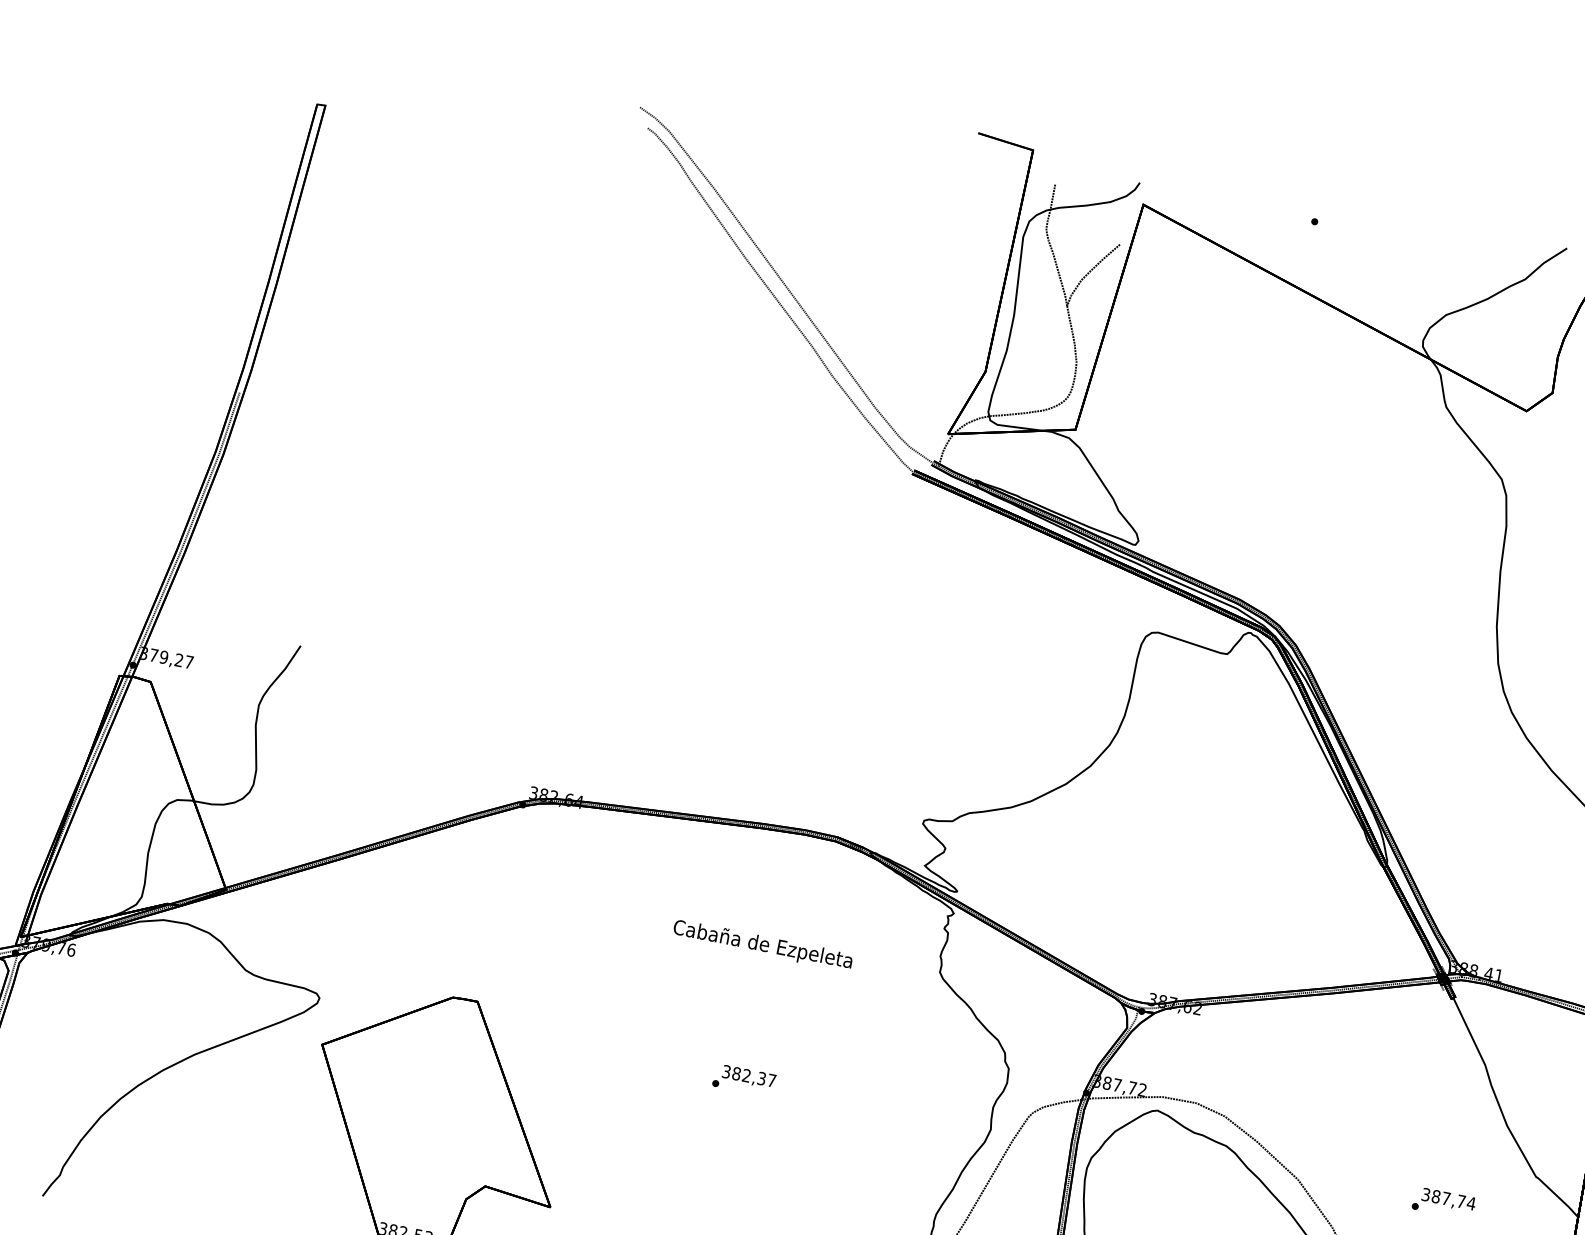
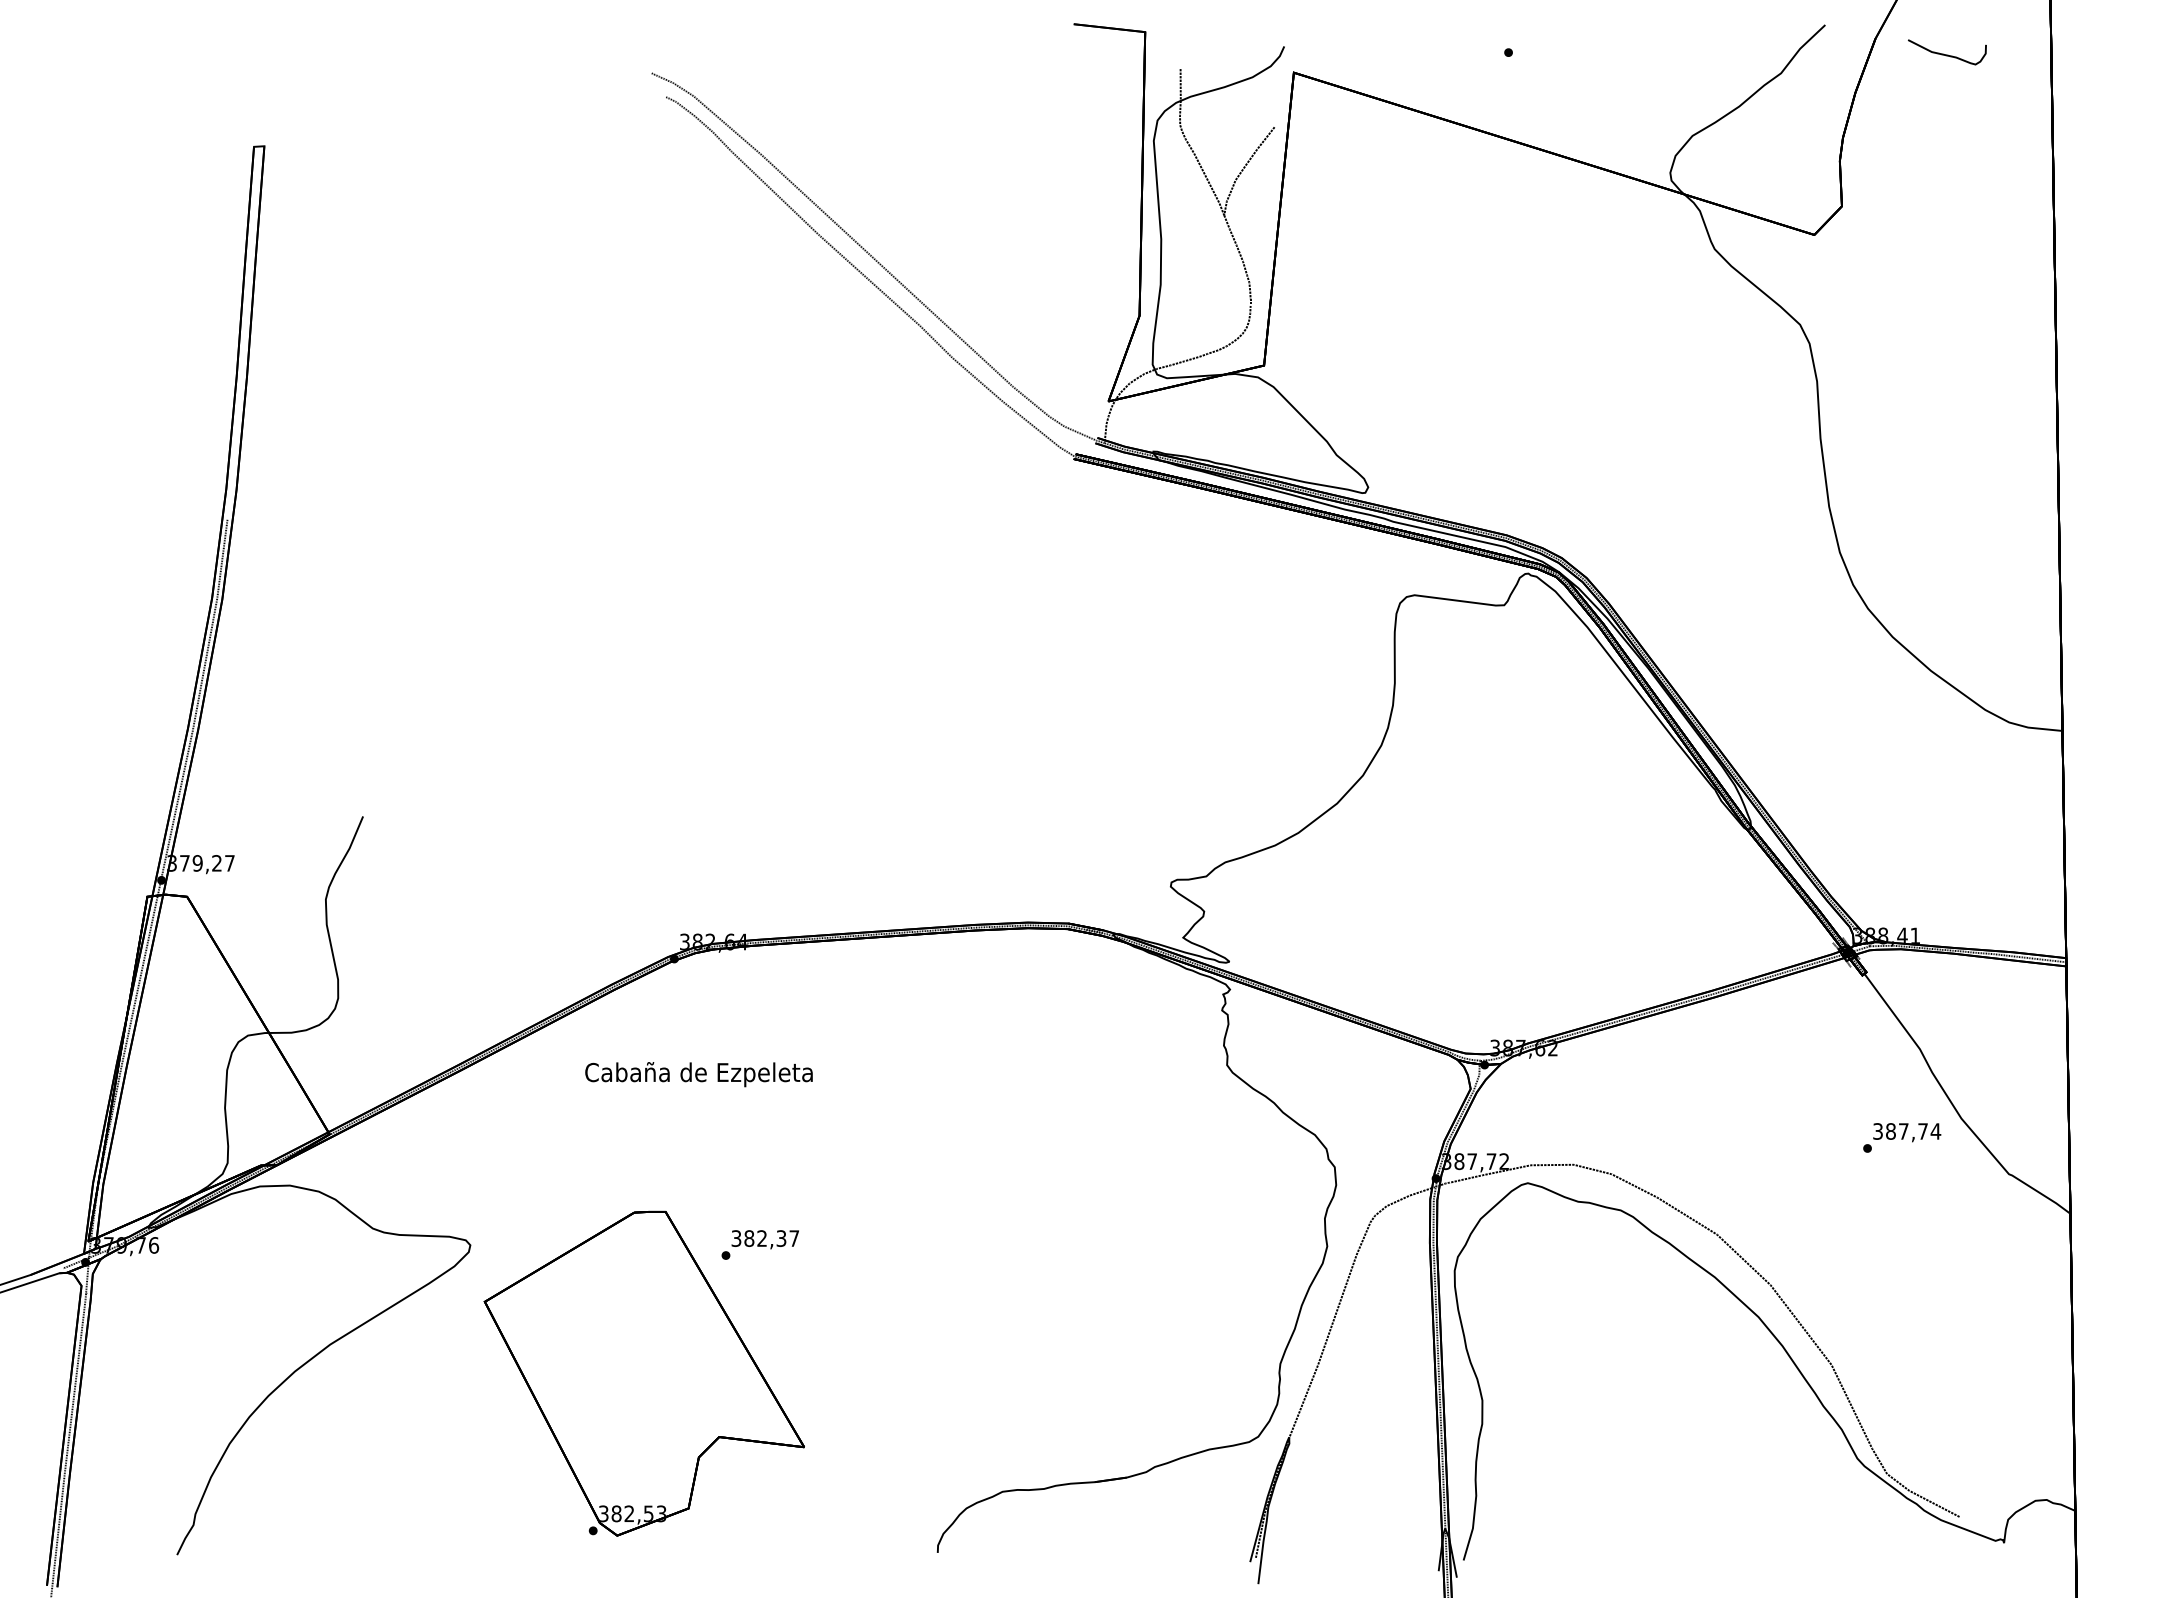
text: (762, 945) -> (698, 1074), moved
text: (743, 1080) -> (759, 1244), moved
text: (1444, 1203) -> (1902, 1137), moved

